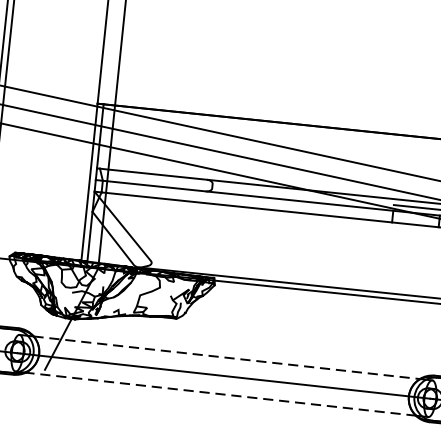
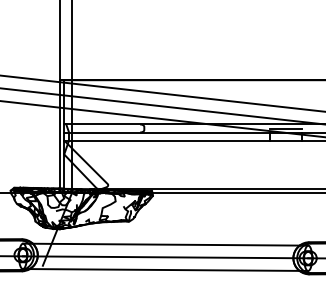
line: (227, 357) -> (166, 244), dashed -> solid
line: (220, 393) -> (164, 269), dashed -> solid

